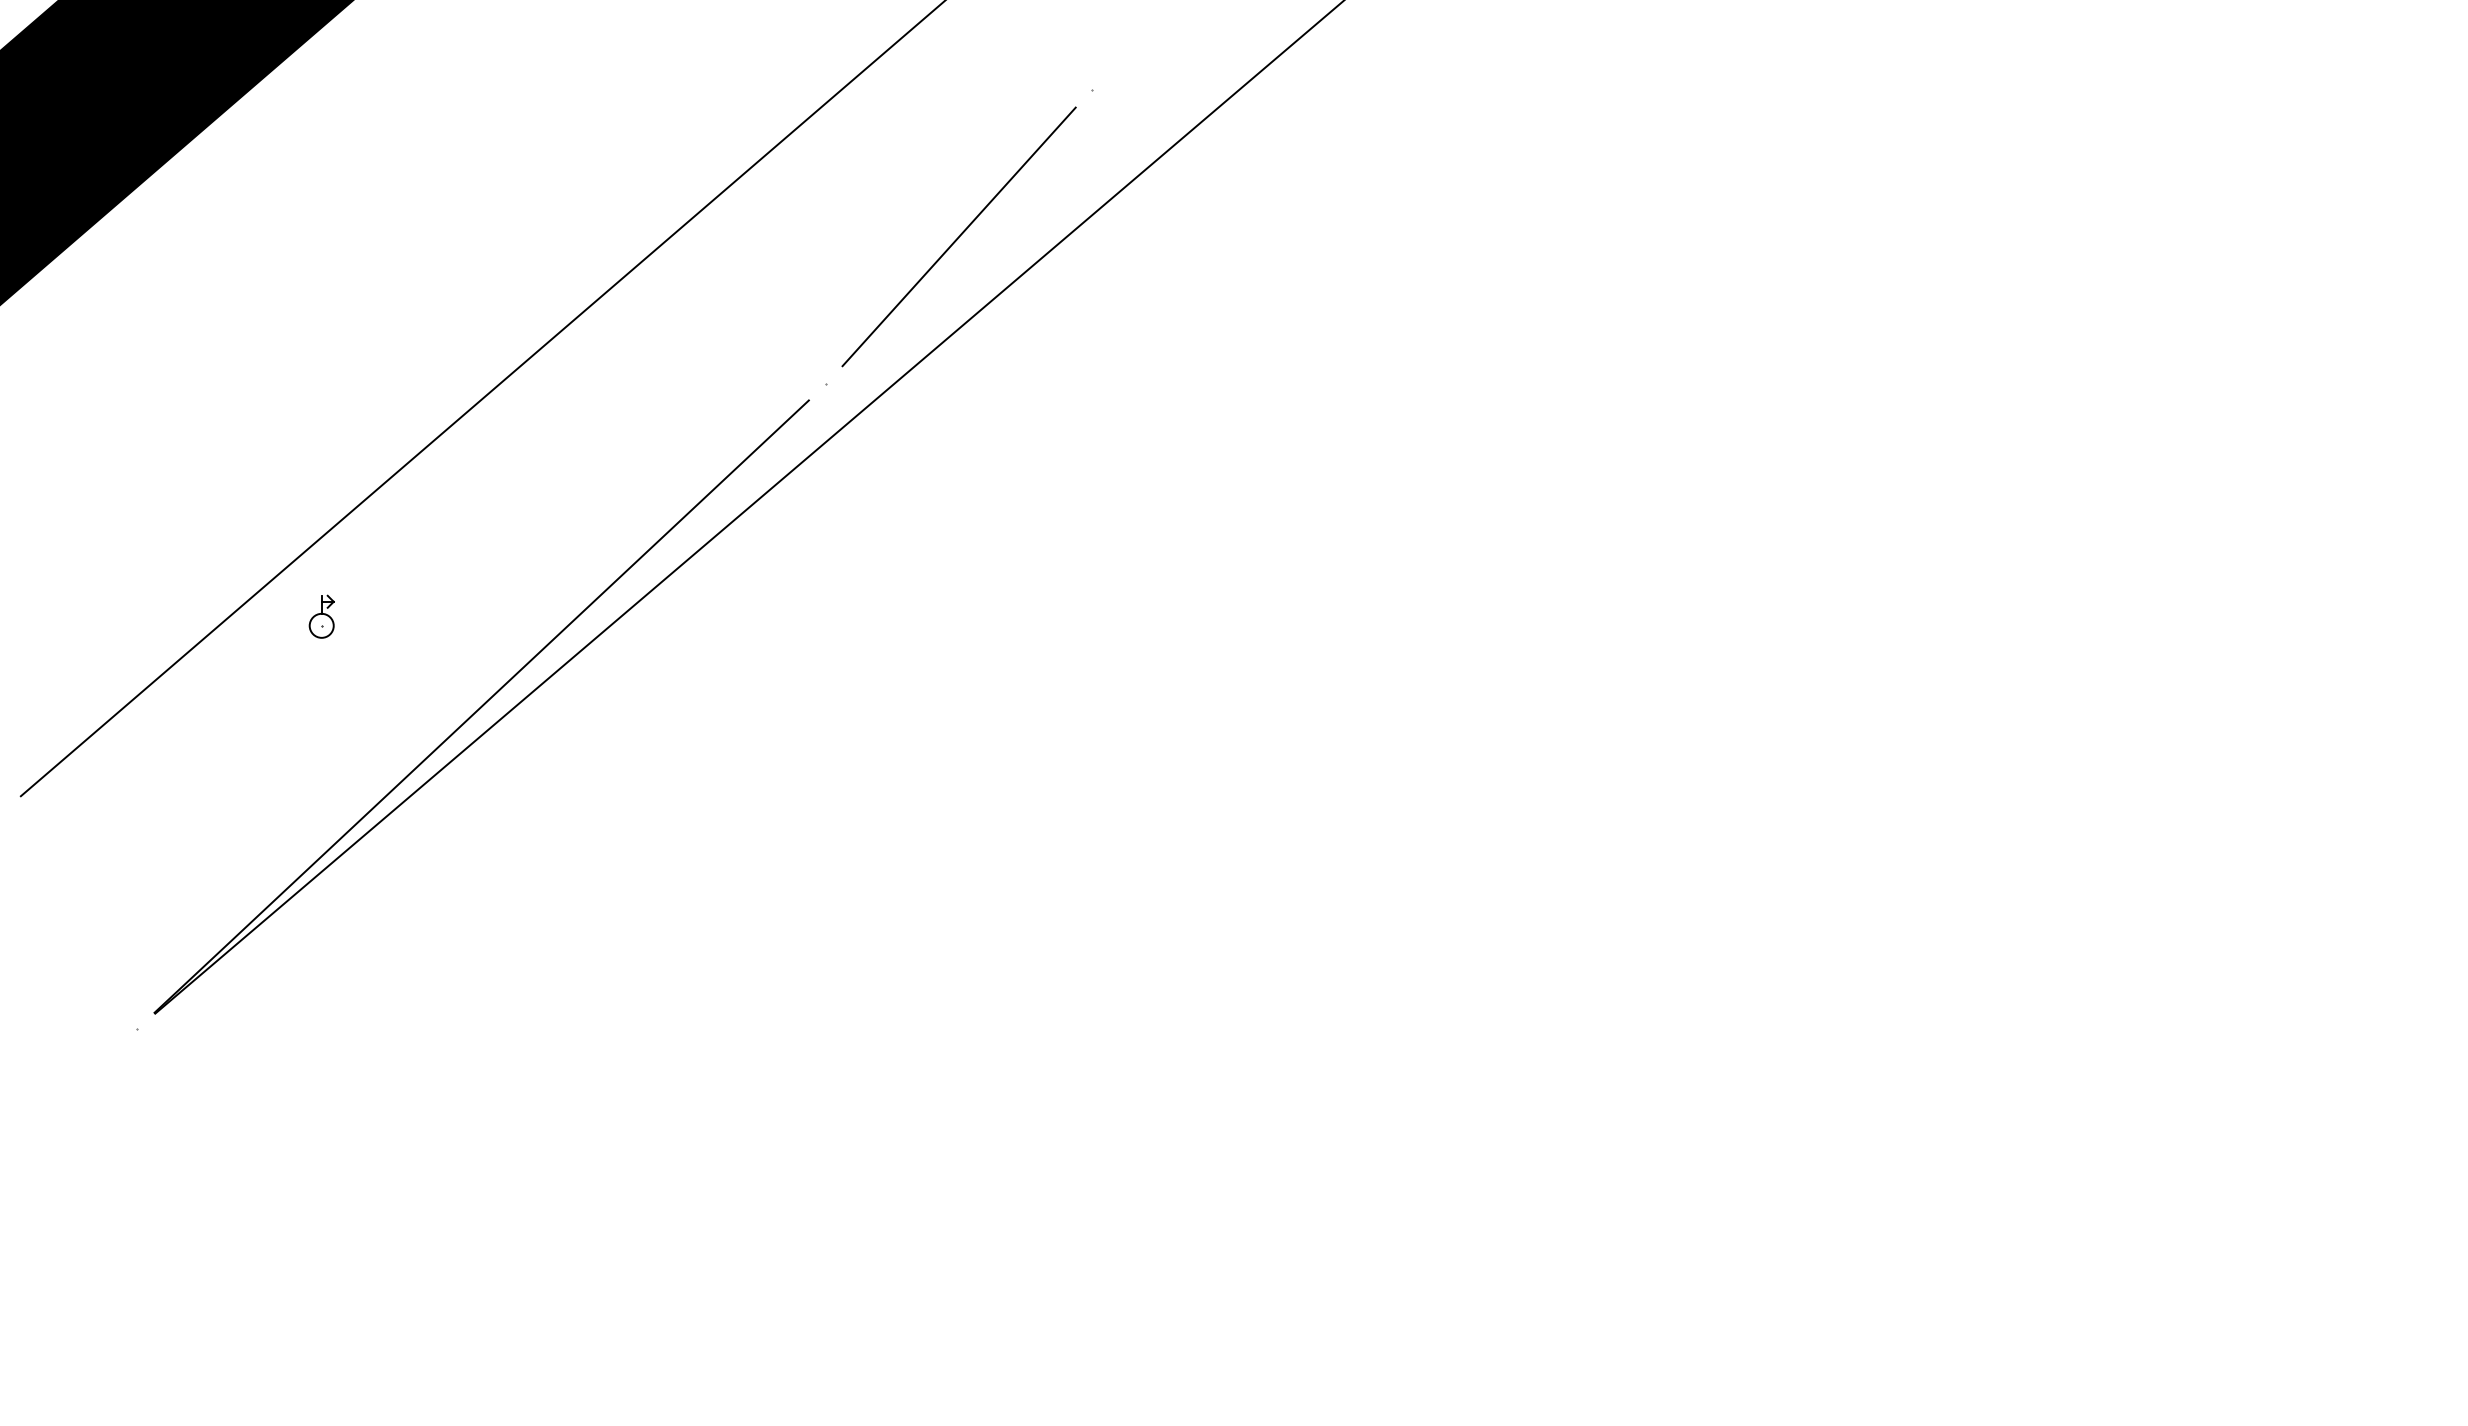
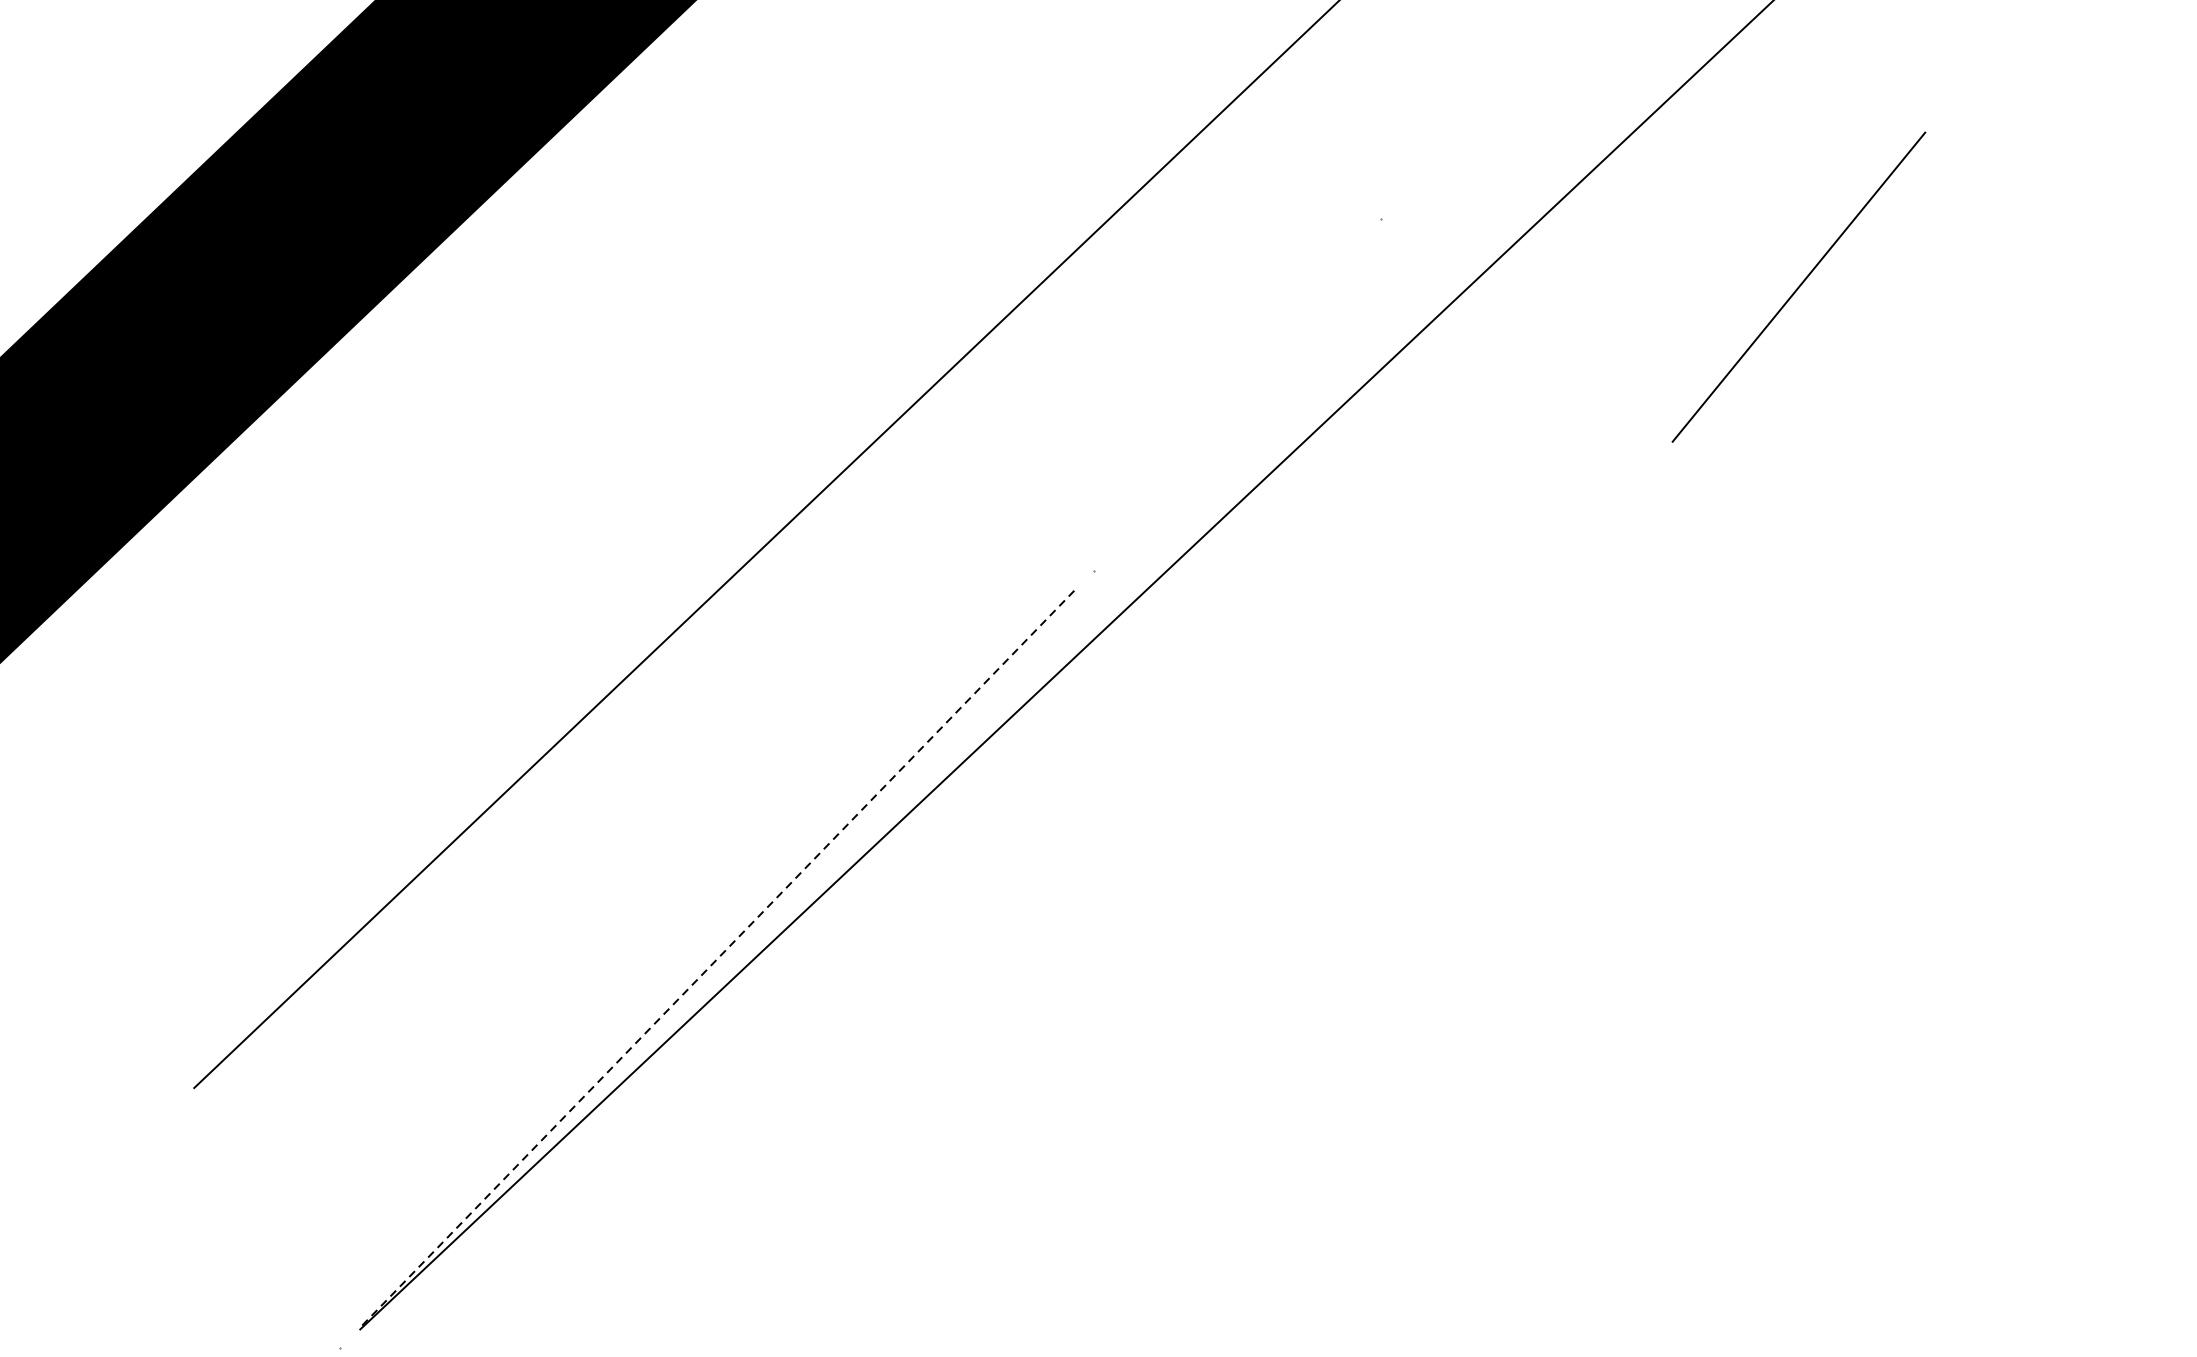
line: (958, 236) -> (1798, 286), moved
part: (321, 616) -> (528, 865), removed
line: (481, 706) -> (716, 959), solid -> dashed

